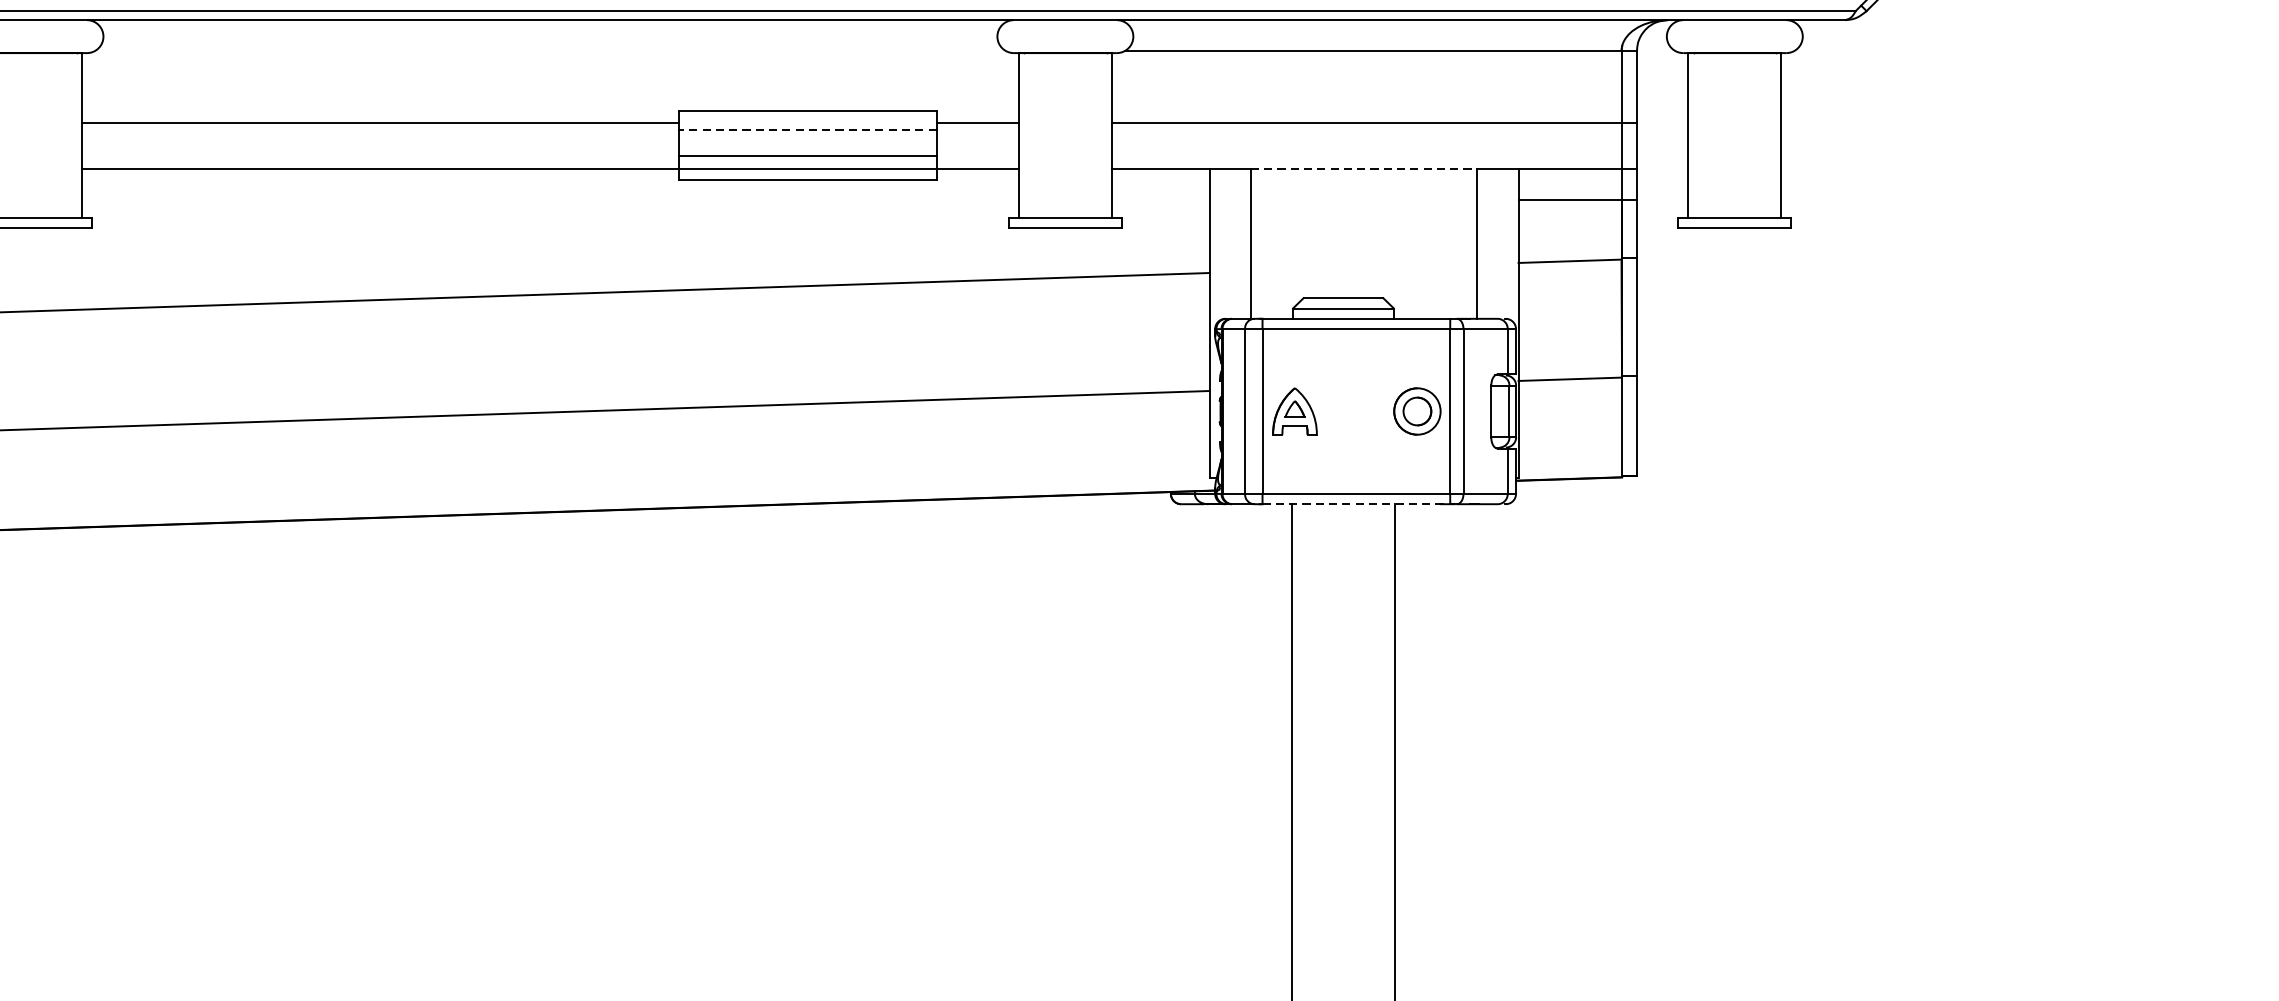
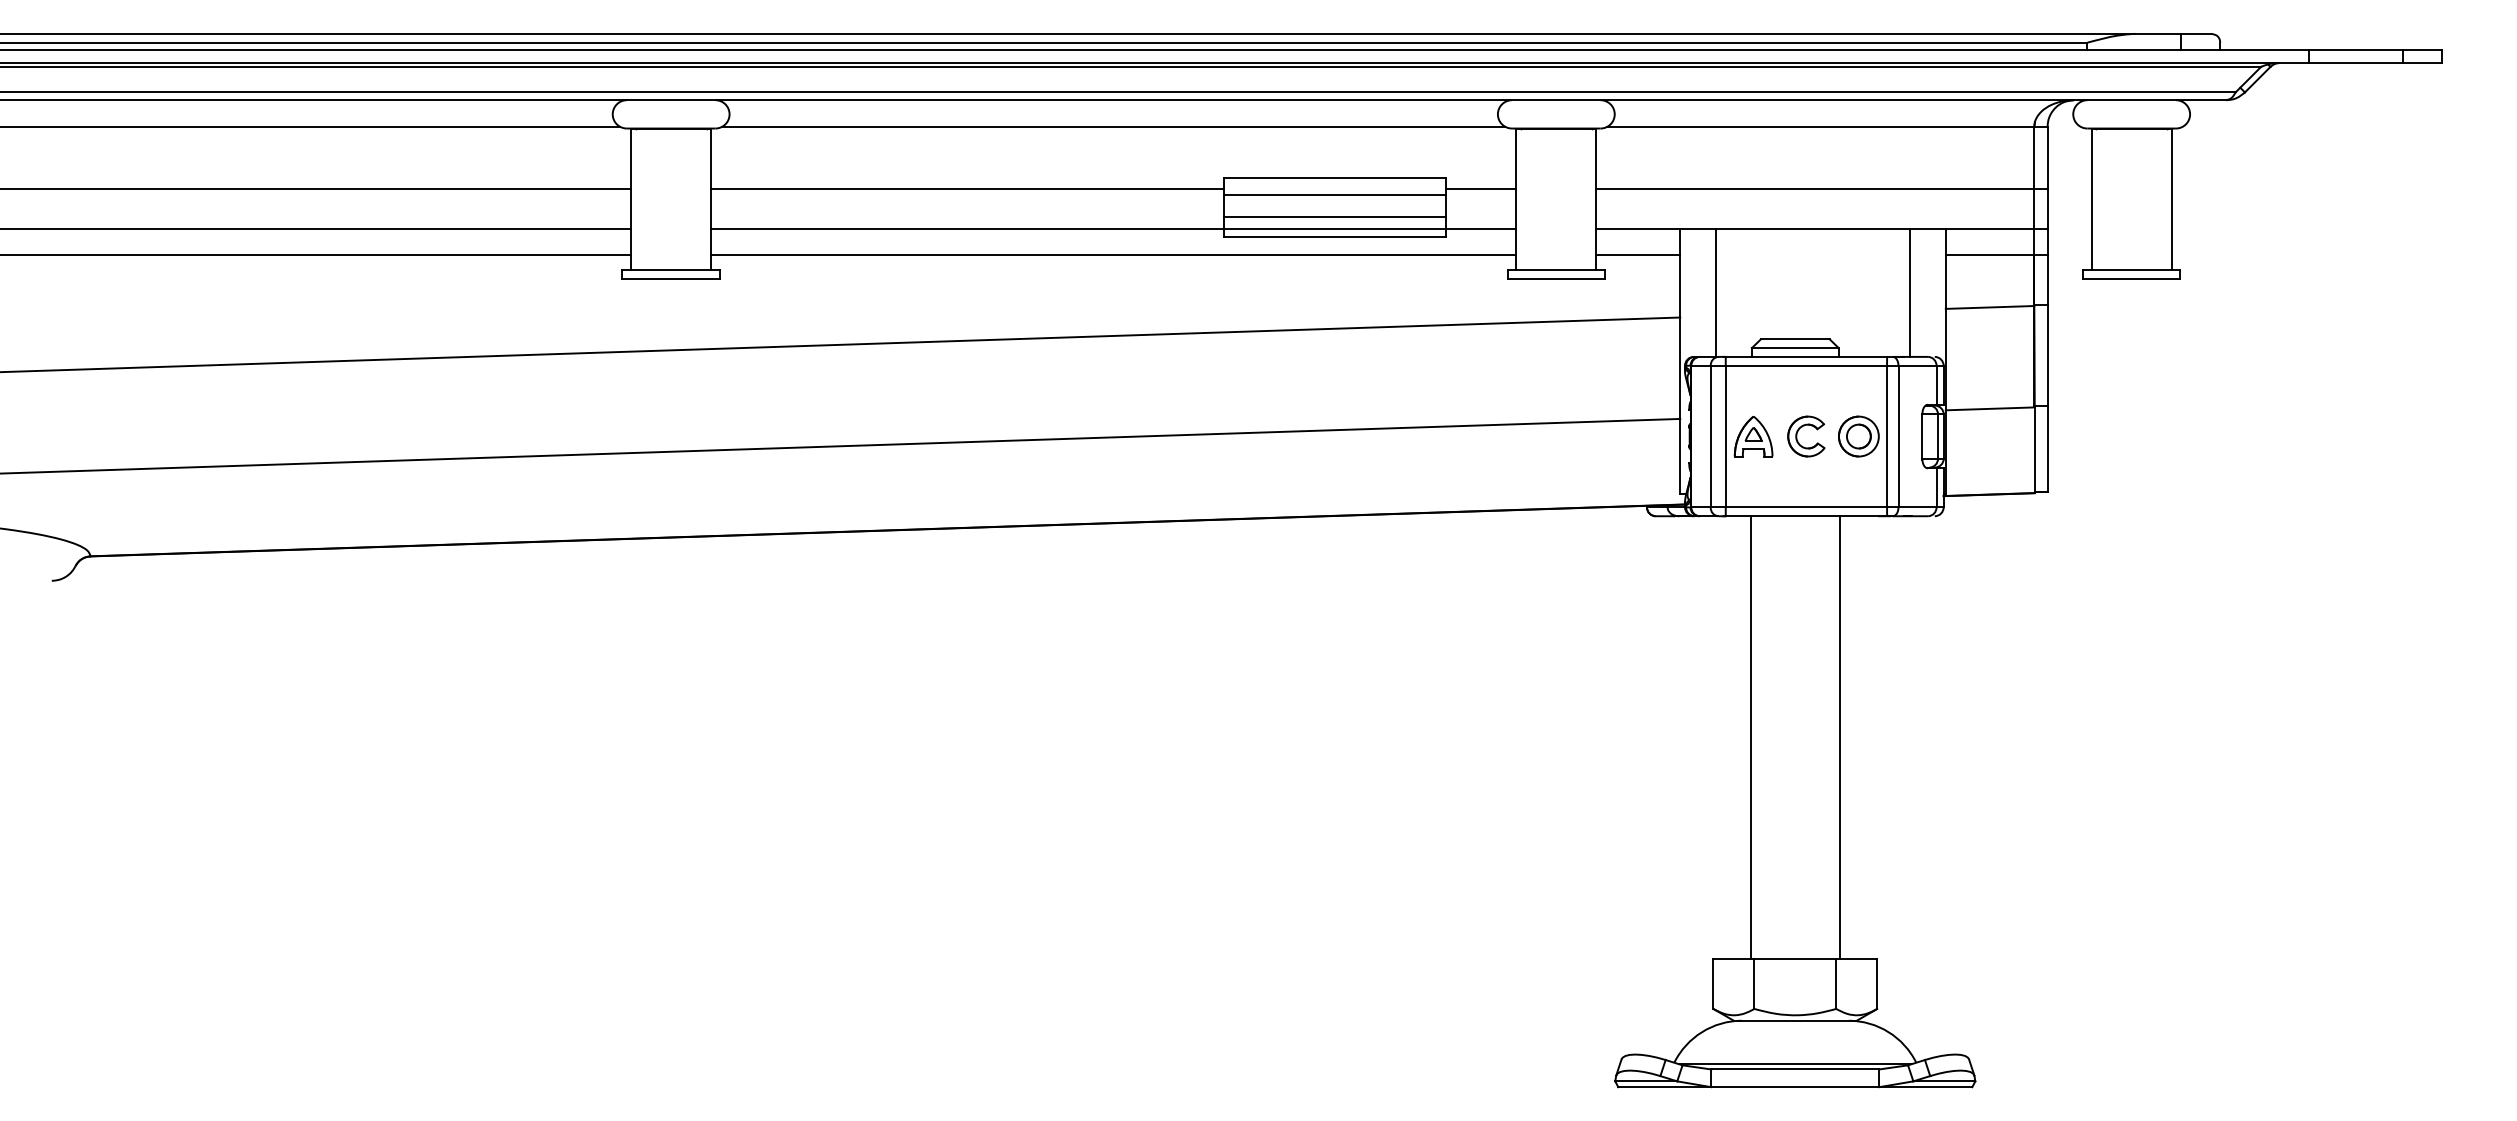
line: (550, 50) -> (1113, 126), added
line: (808, 129) -> (1335, 194), dashed -> solid
line: (1364, 169) -> (1813, 228), dashed -> solid
line: (550, 200) -> (1113, 255), added
line: (1161, 200) -> (1638, 255), added
part: (1345, 411) -> (1797, 436), added
line: (1356, 504) -> (1806, 516), dashed -> solid

